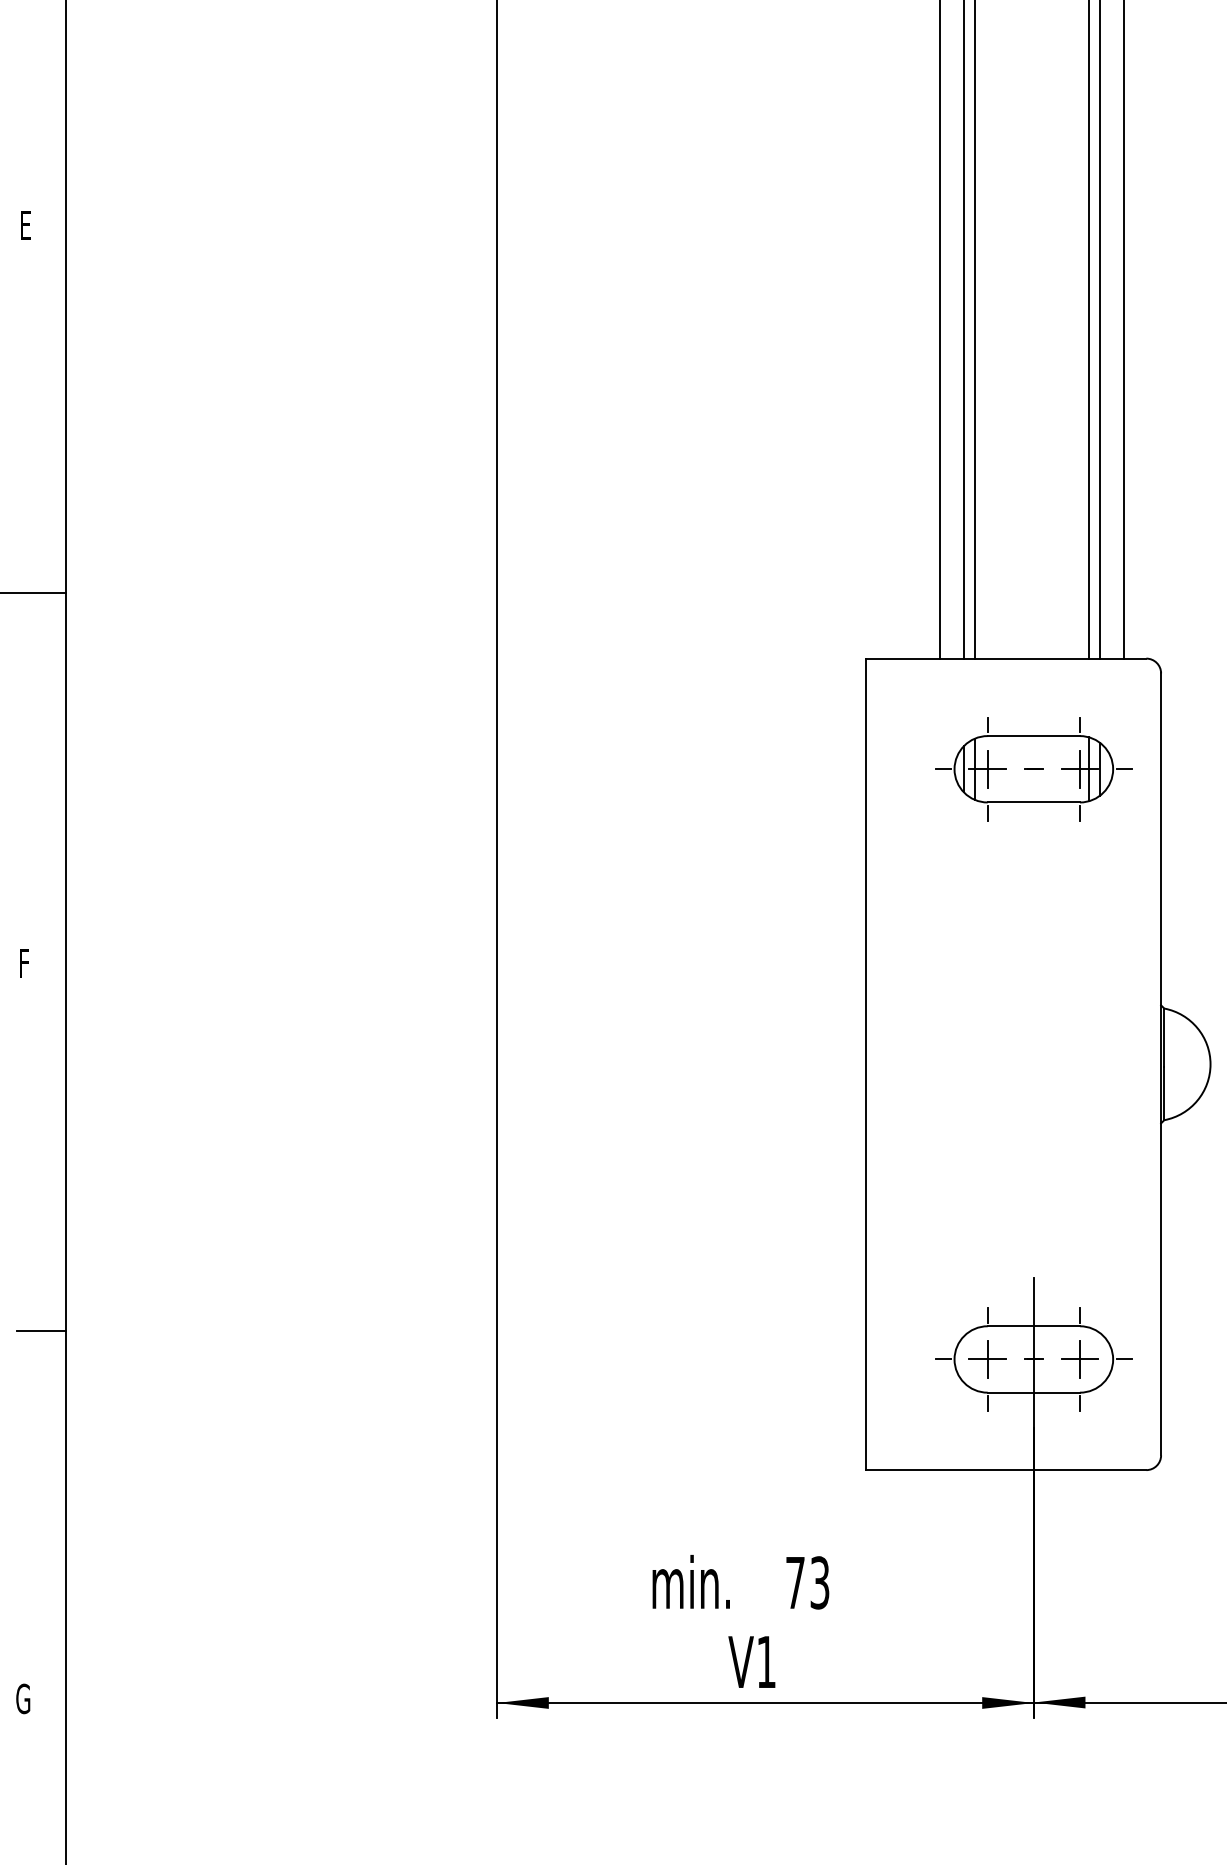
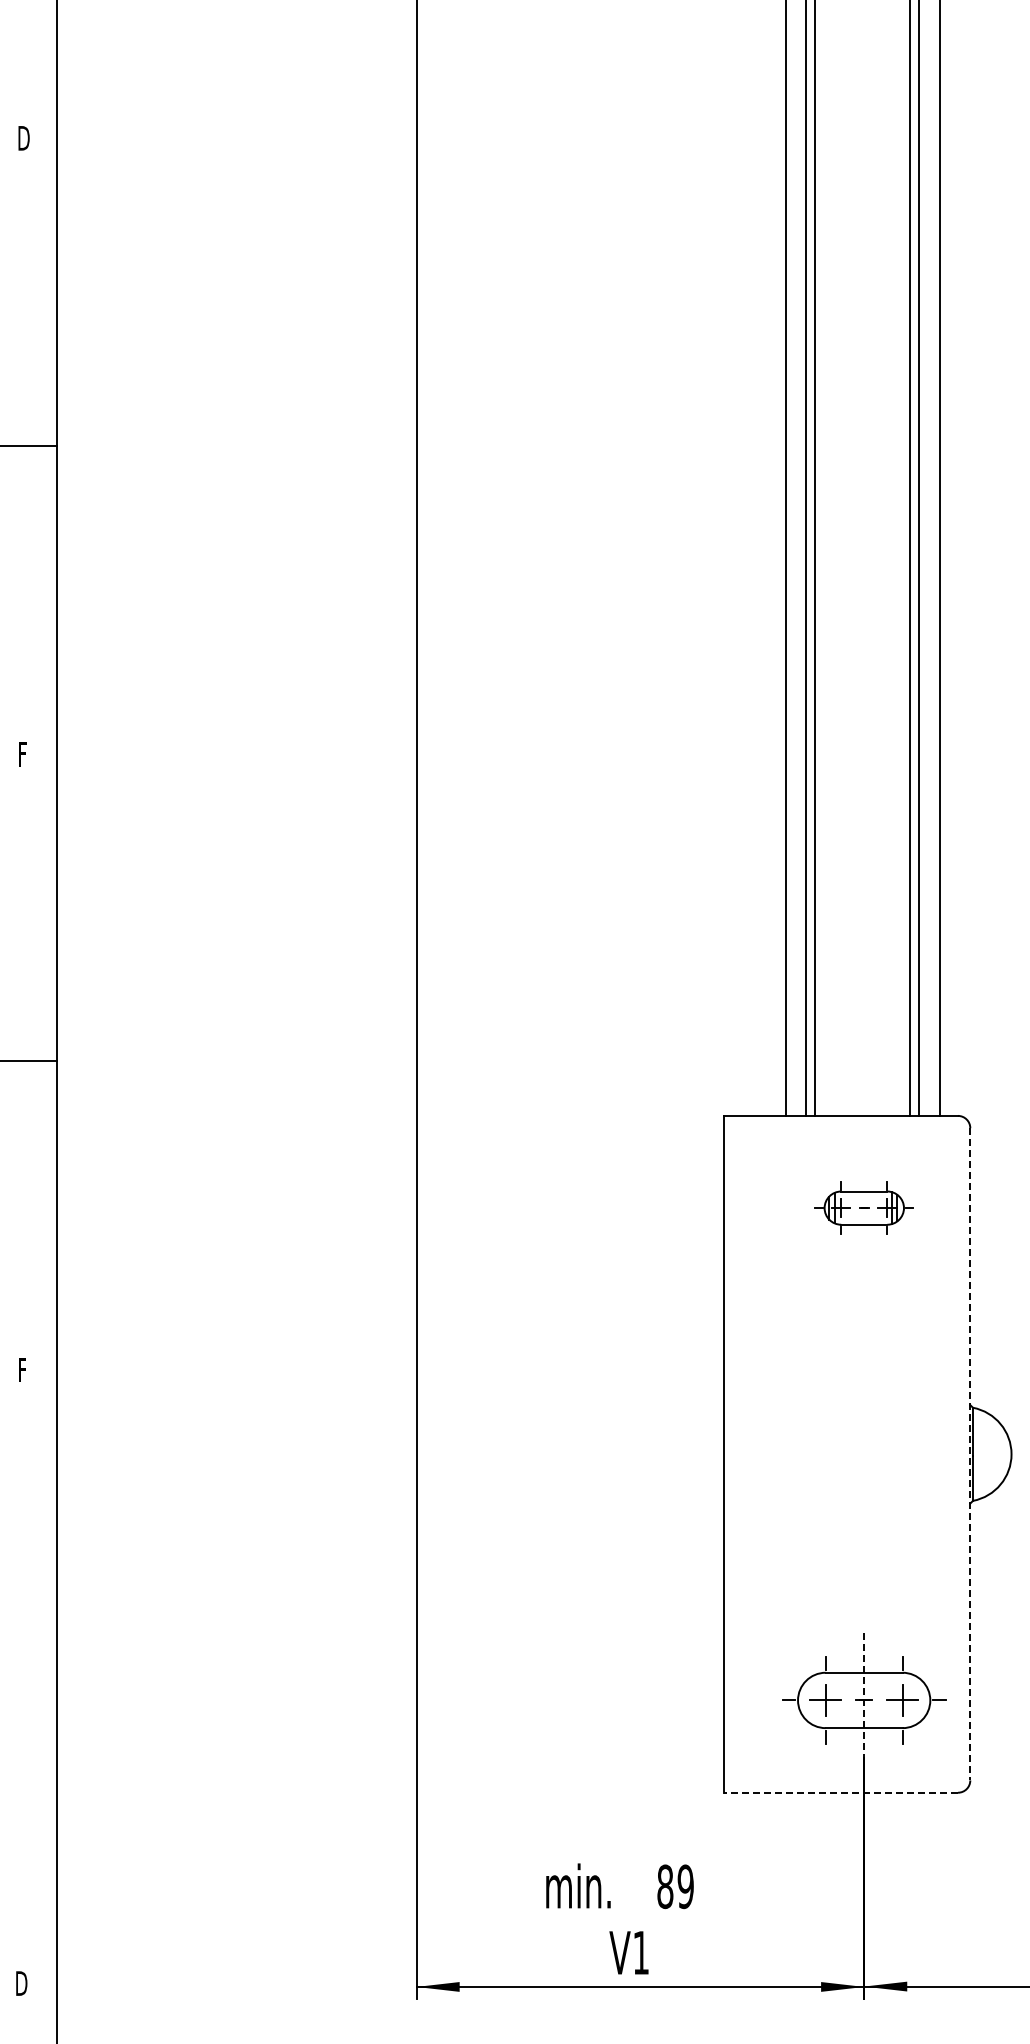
text: (27, 225) -> (24, 754), E -> F
part: (1034, 768) -> (864, 1207), size x0.6
line: (1161, 1064) -> (970, 1454), solid -> dashed
line: (41, 1330) -> (36, 1676), removed
line: (1034, 1353) -> (864, 1695), solid -> dashed
line: (1006, 1469) -> (841, 1792), solid -> dashed
text: (807, 1582) -> (675, 1886), 73 -> 89
text: (23, 1698) -> (21, 1983), G -> D

